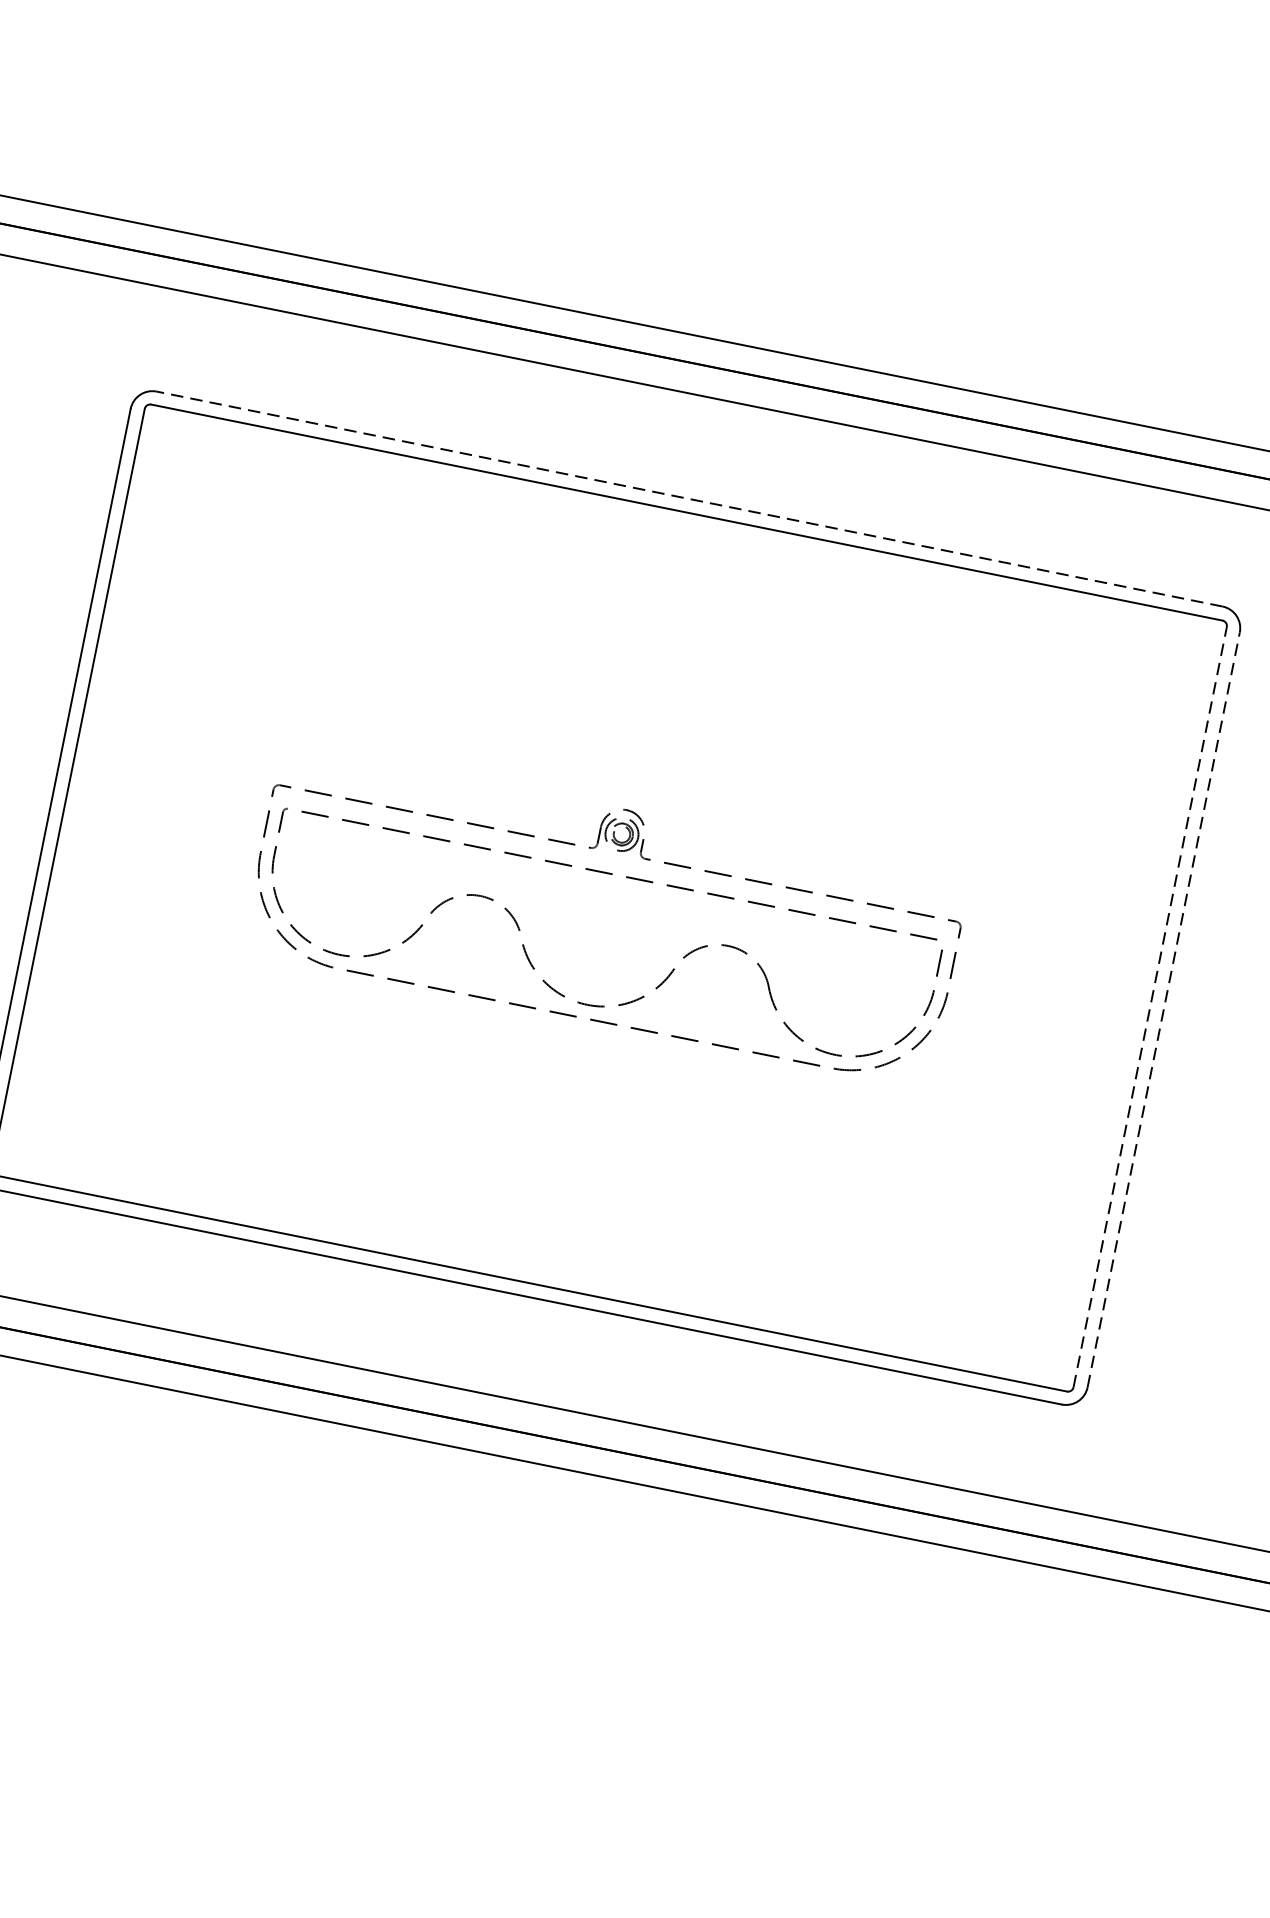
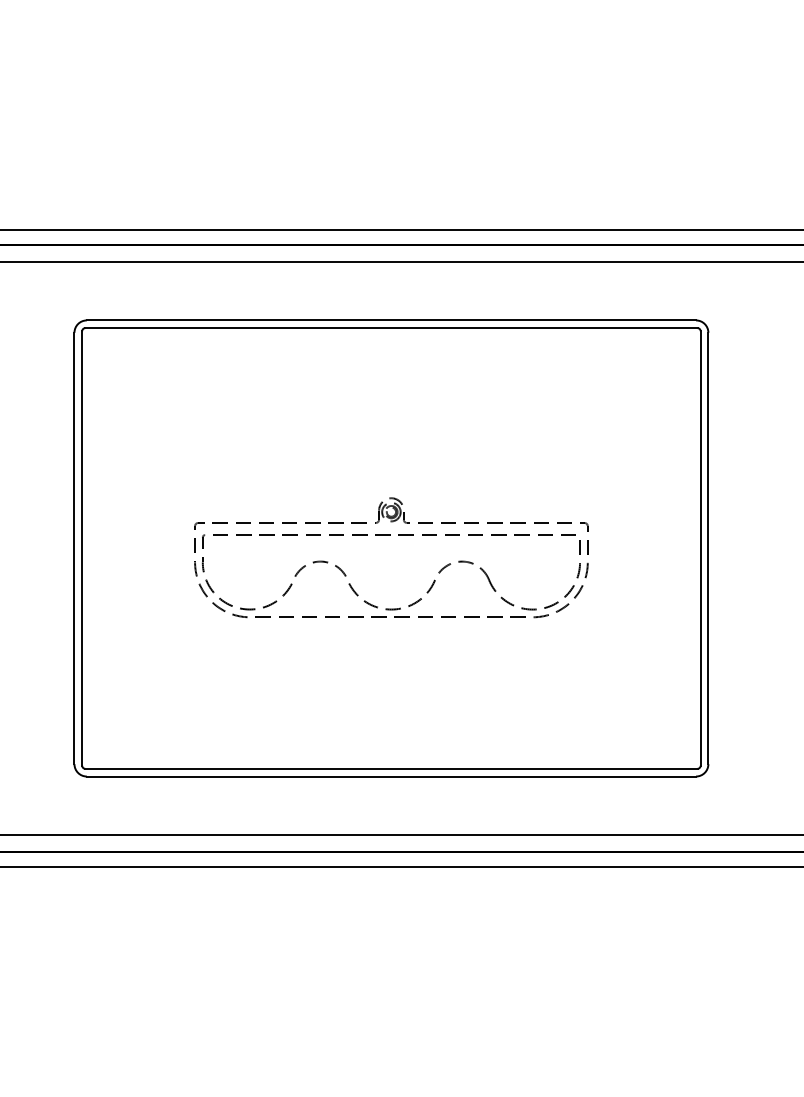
line: (689, 499) -> (391, 320), dashed -> solid
line: (1150, 1005) -> (700, 547), dashed -> solid
line: (1163, 1009) -> (708, 548), dashed -> solid

